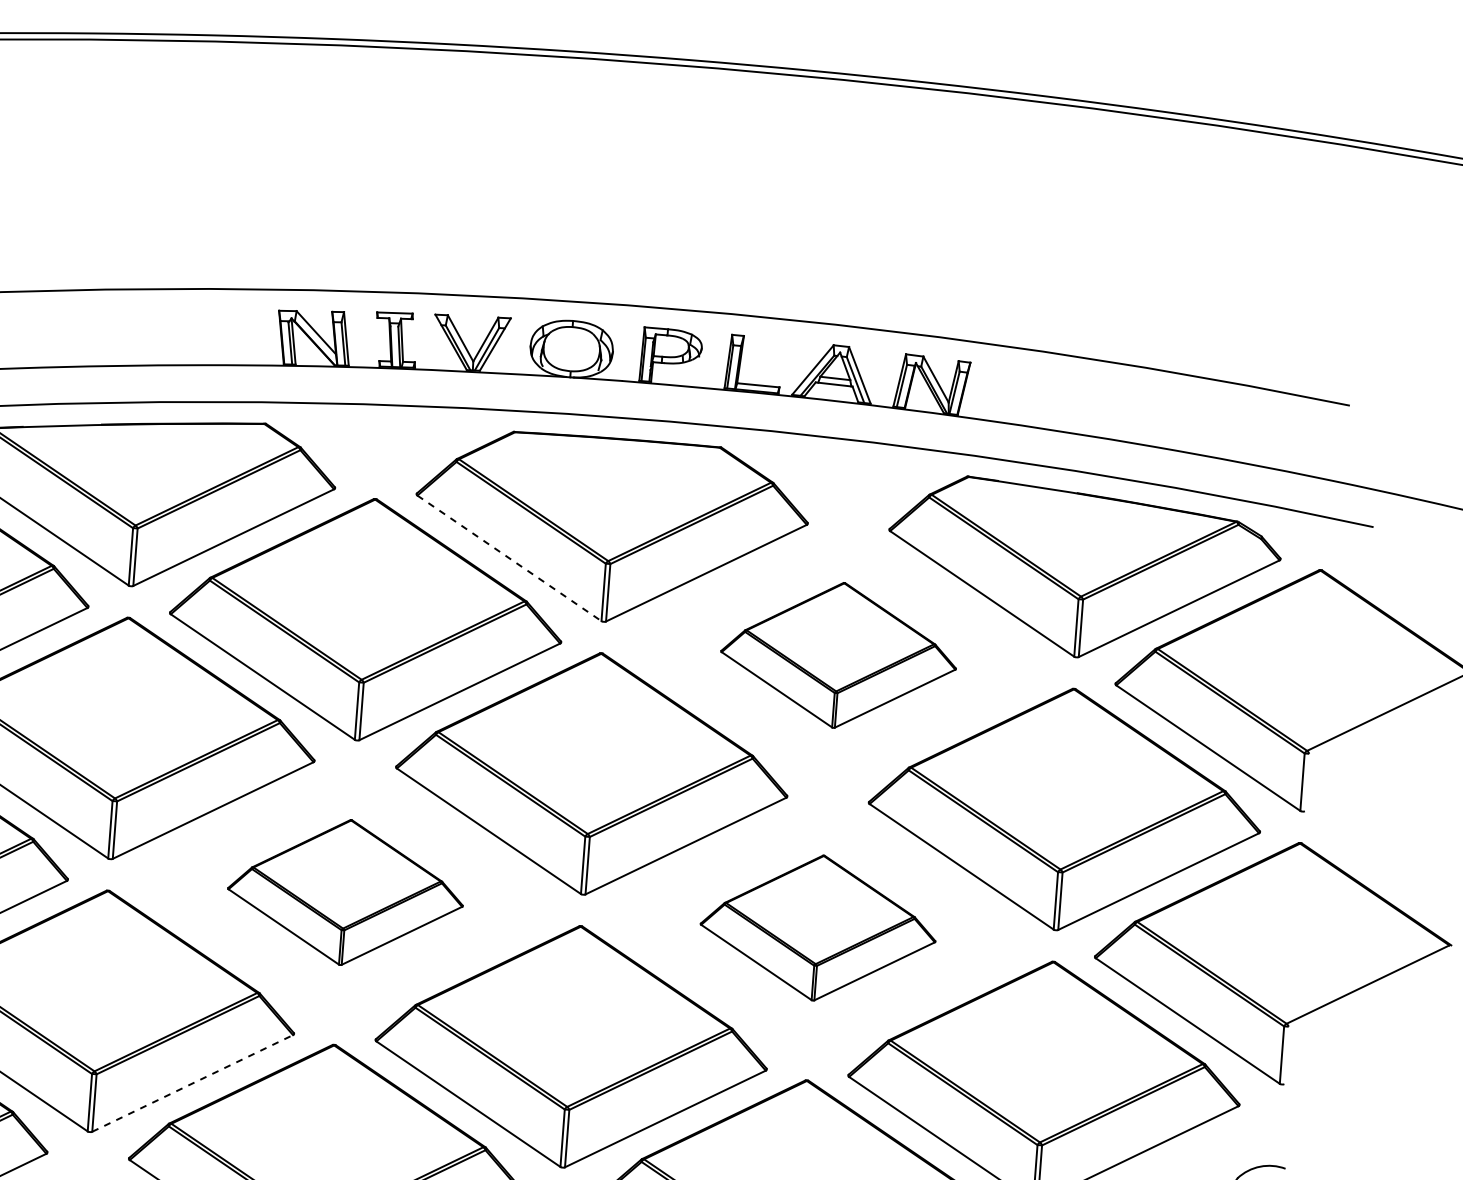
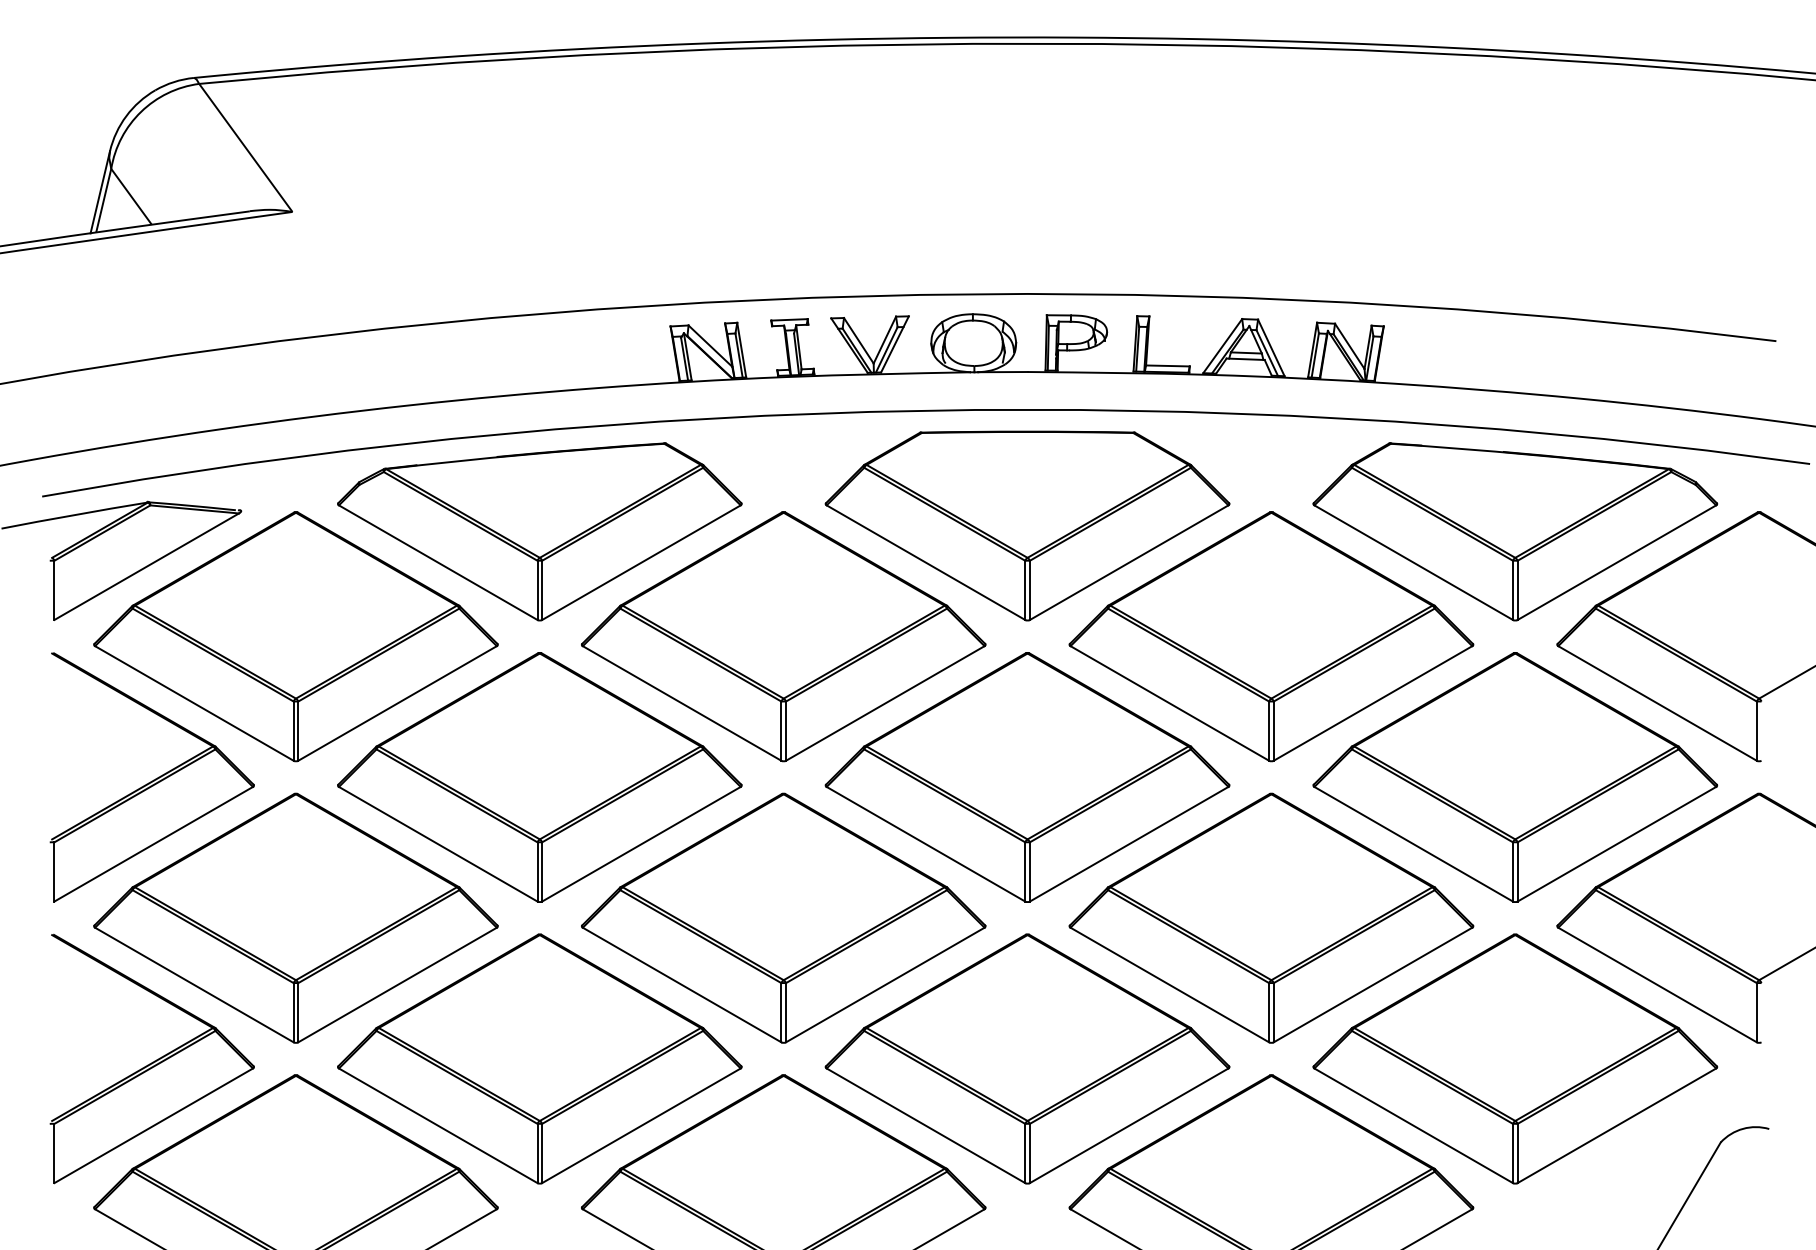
line: (509, 558) -> (925, 562), dashed -> solid
part: (839, 655) -> (1271, 636), size x1.67
part: (345, 891) -> (783, 917), size x1.67
part: (818, 927) -> (1271, 917), size x1.67
line: (192, 1083) -> (641, 1125), dashed -> solid

